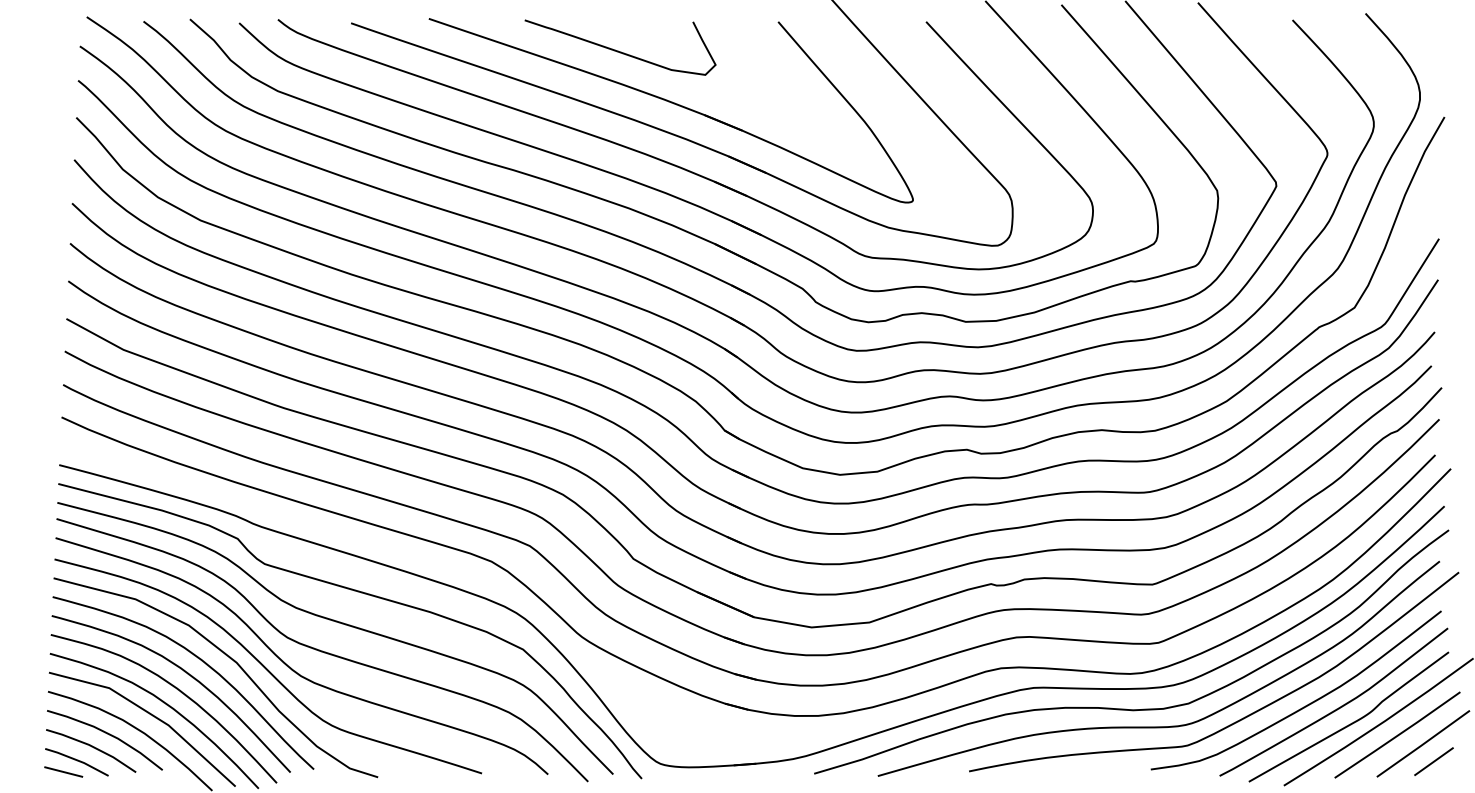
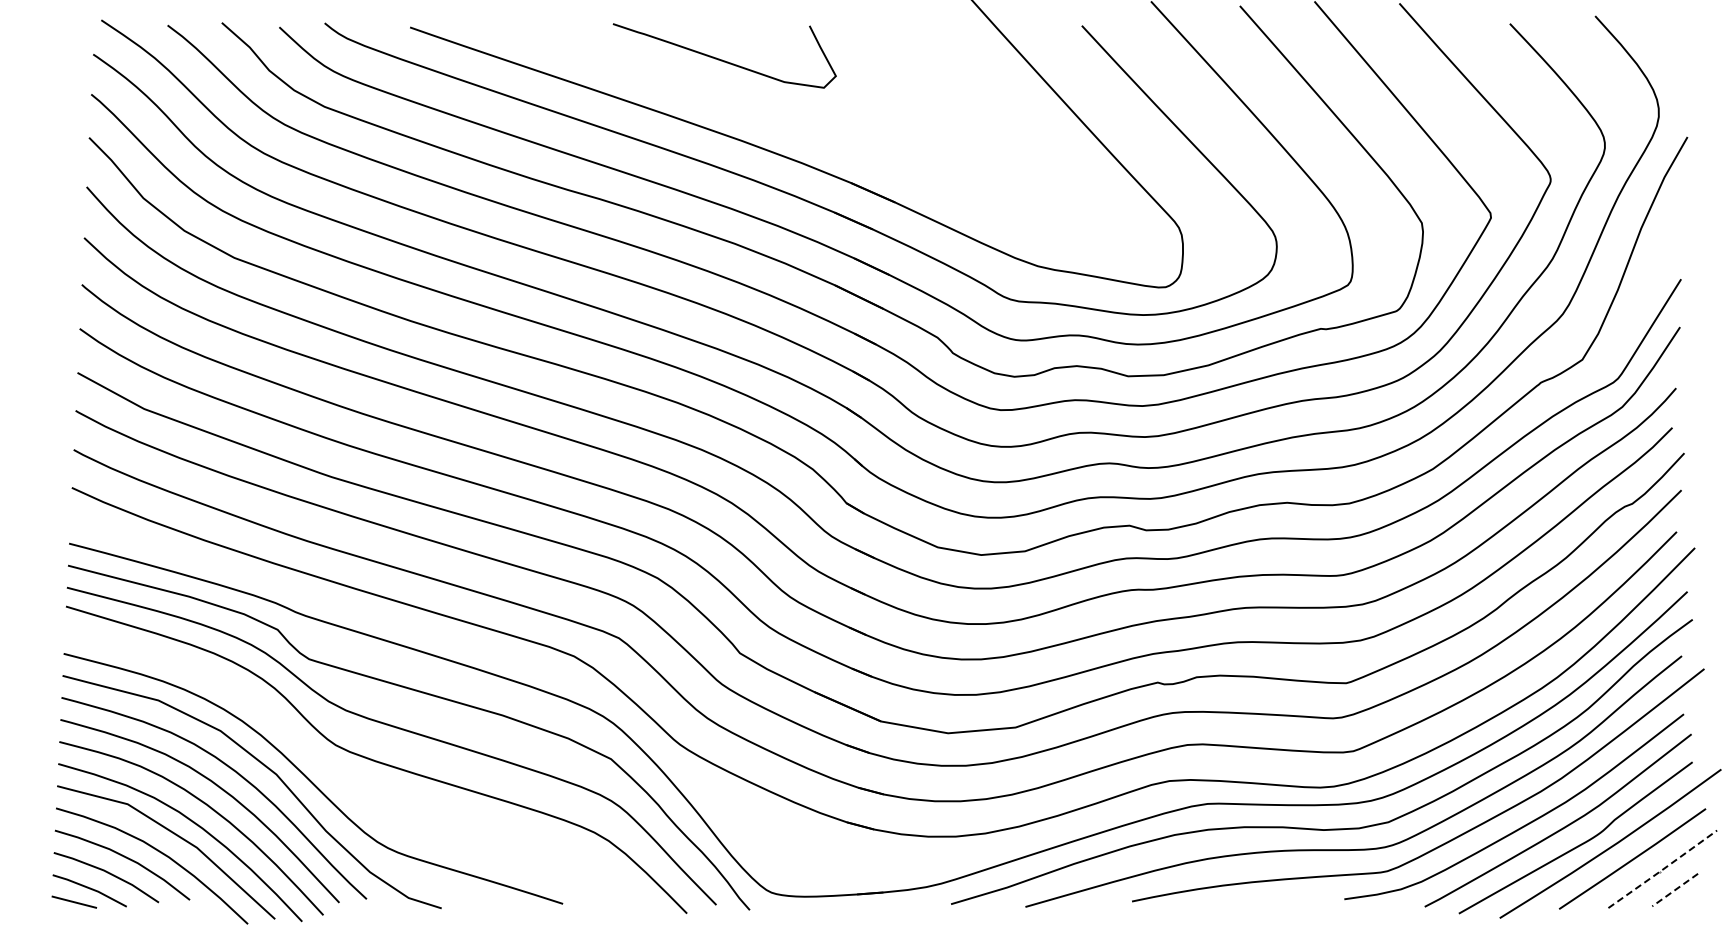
part: (674, 104) -> (787, 122), removed
curve: (290, 666) -> (339, 779), removed
line: (1423, 744) -> (1662, 870), solid -> dashed
line: (1433, 762) -> (1674, 890), solid -> dashed

